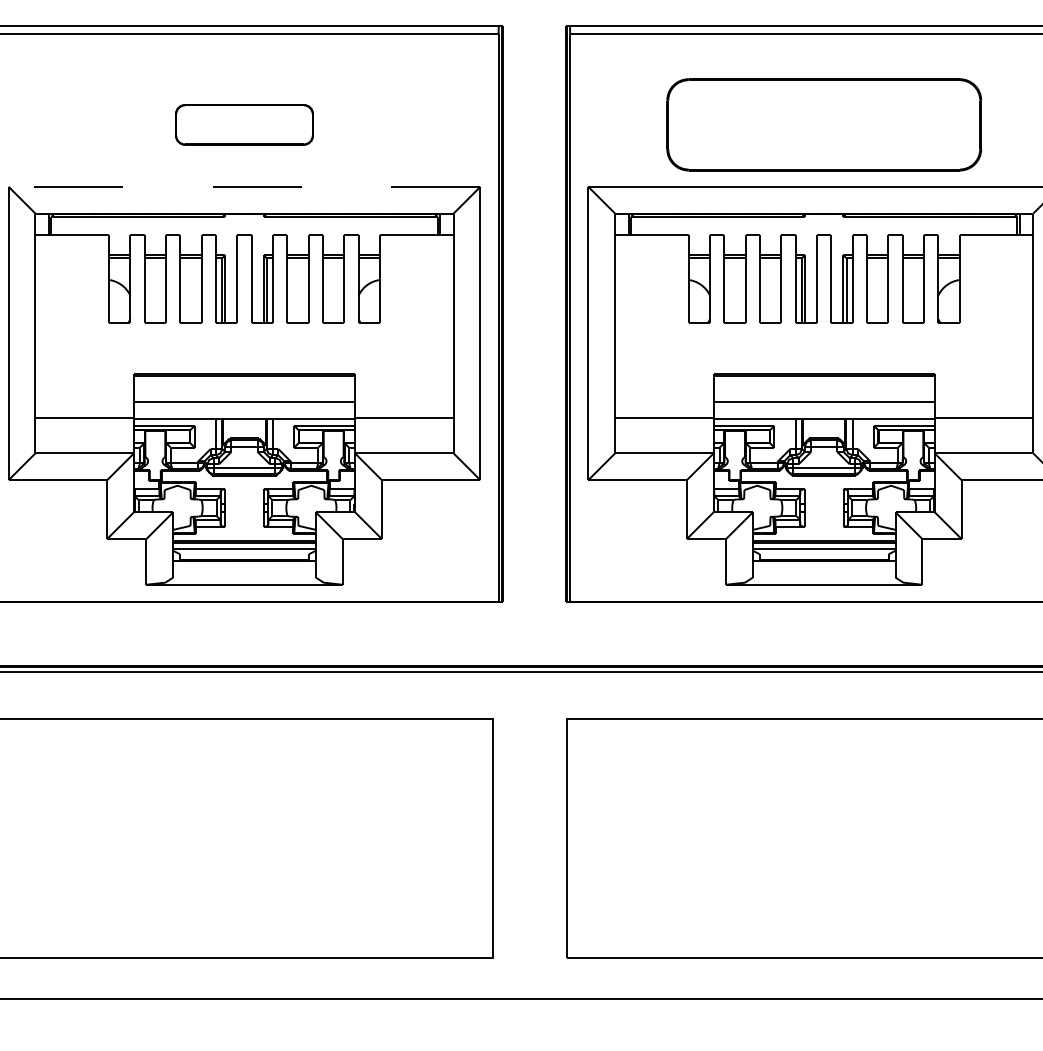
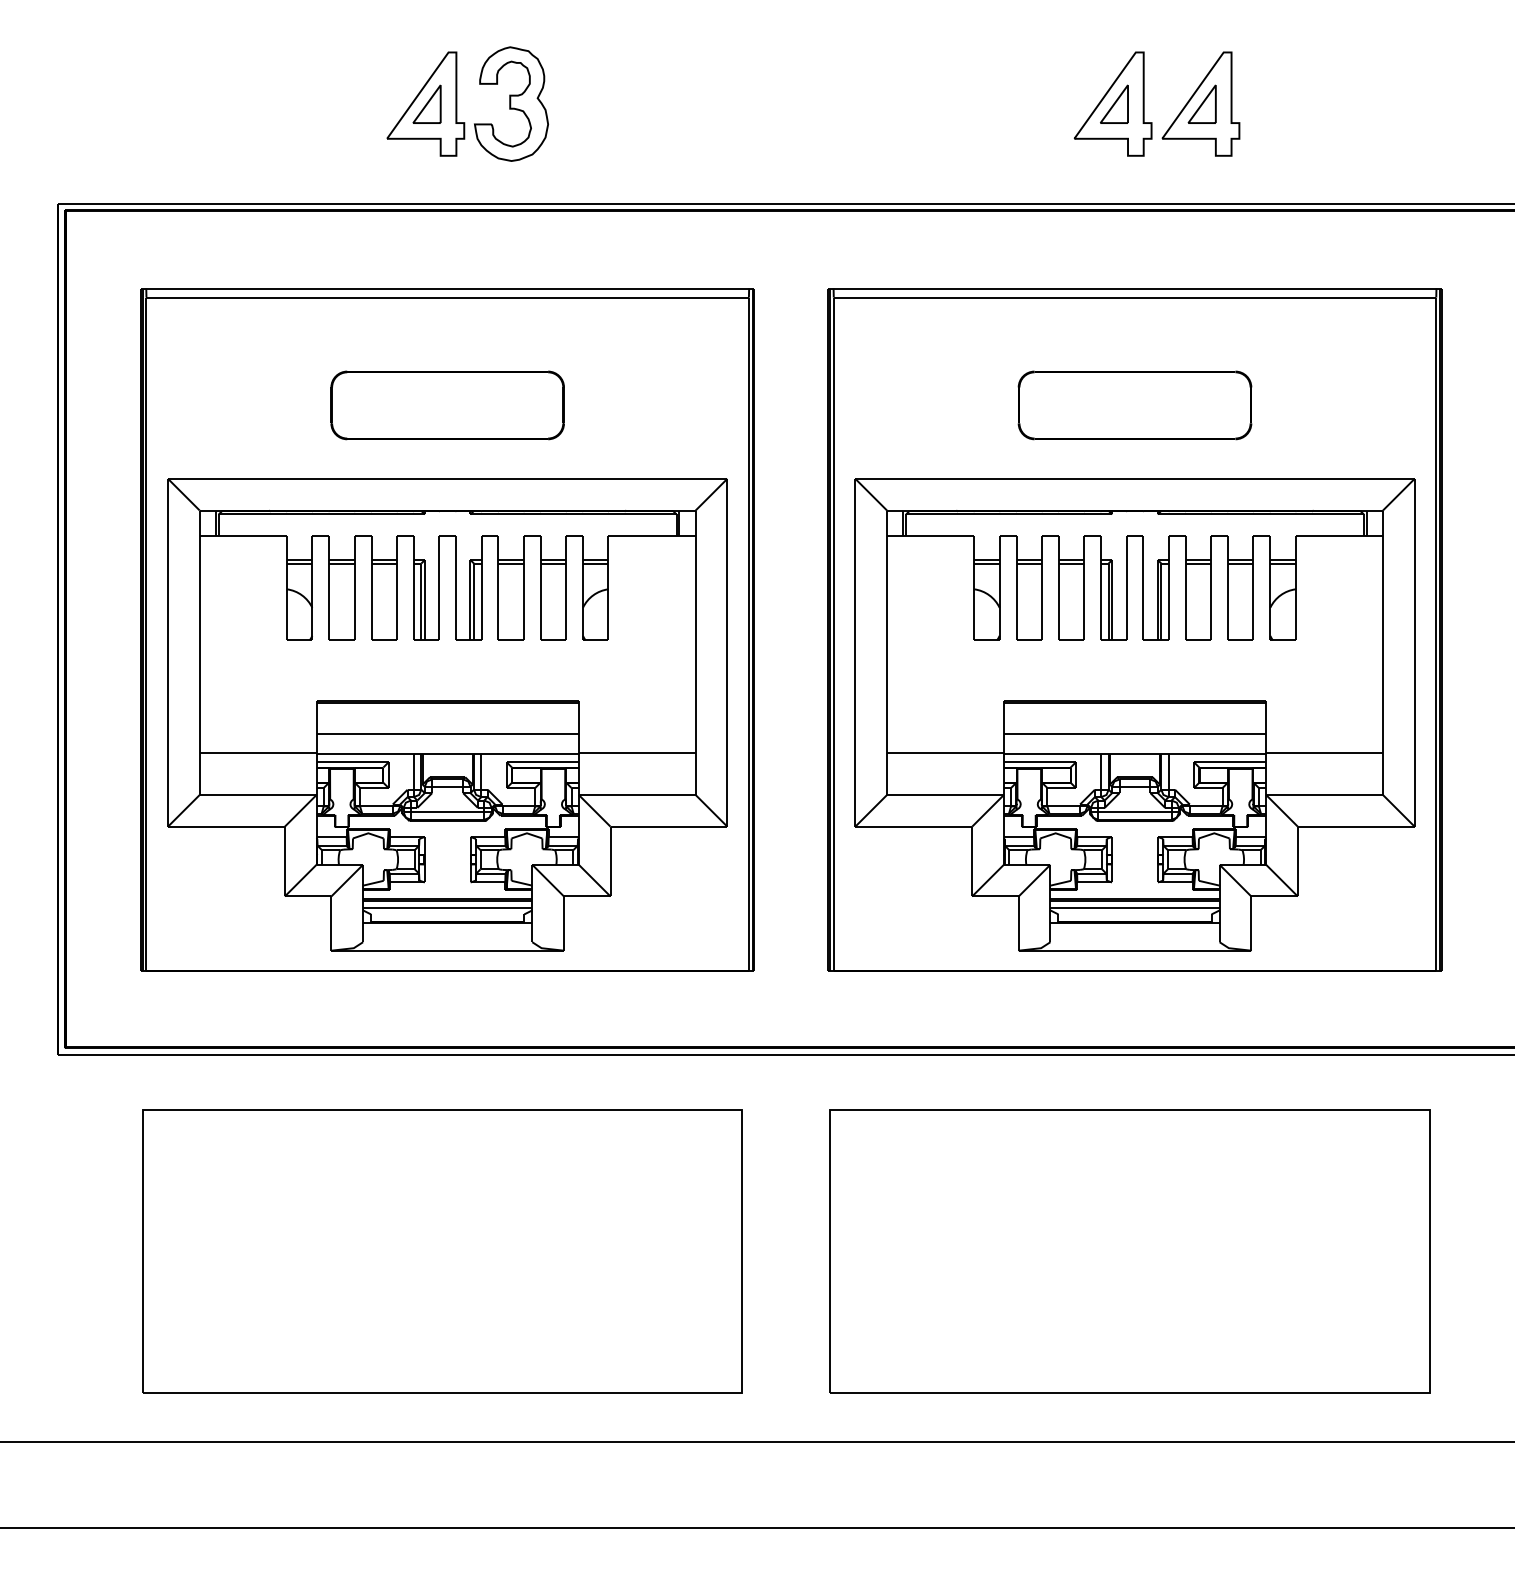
part: (244, 124) -> (447, 405), size x1.43
part: (823, 124) -> (1134, 405), size x0.62
line: (244, 186) -> (447, 478), dashed -> solid

